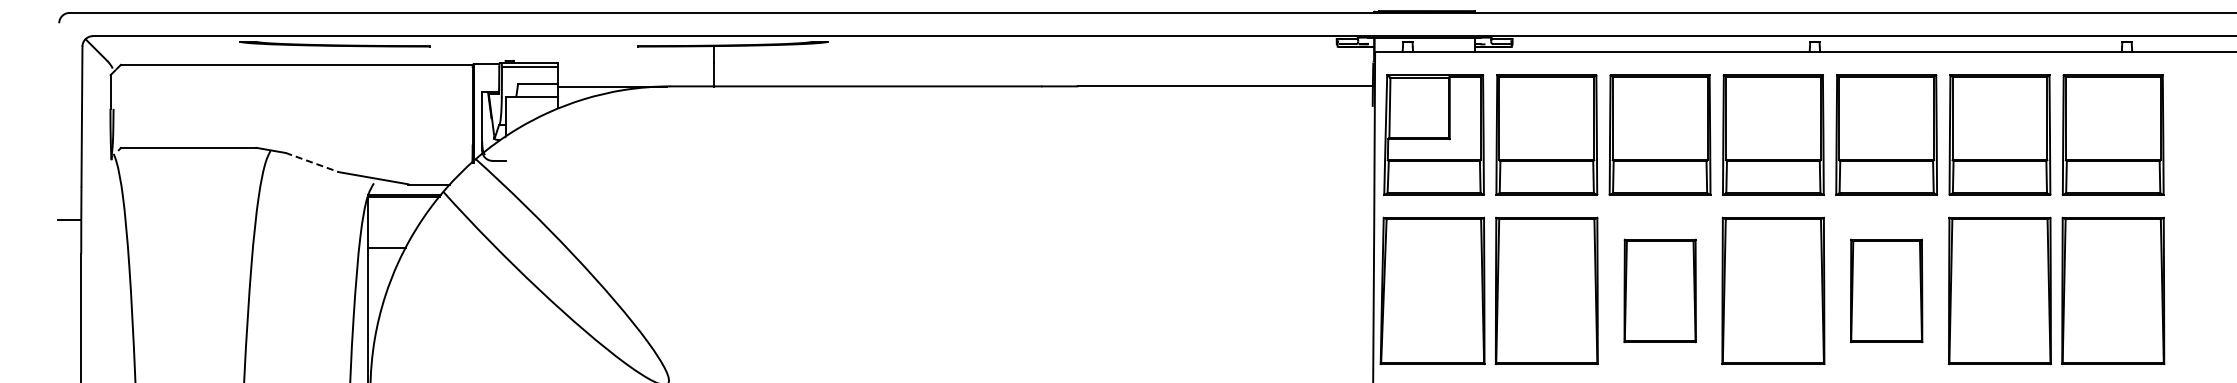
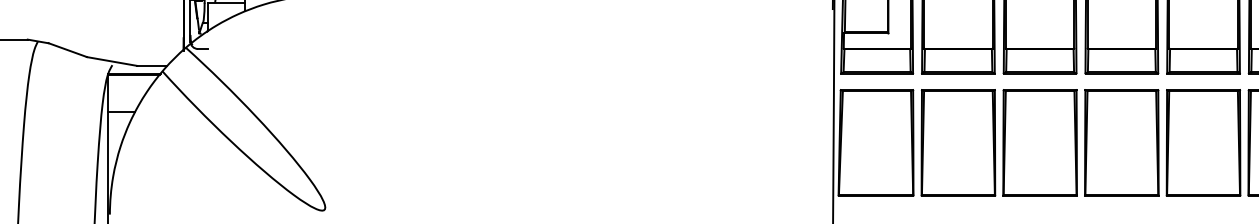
line: (312, 162) -> (68, 50), dashed -> solid
part: (1660, 290) -> (1040, 142), size x1.43
part: (1886, 290) -> (1203, 142), size x1.43

